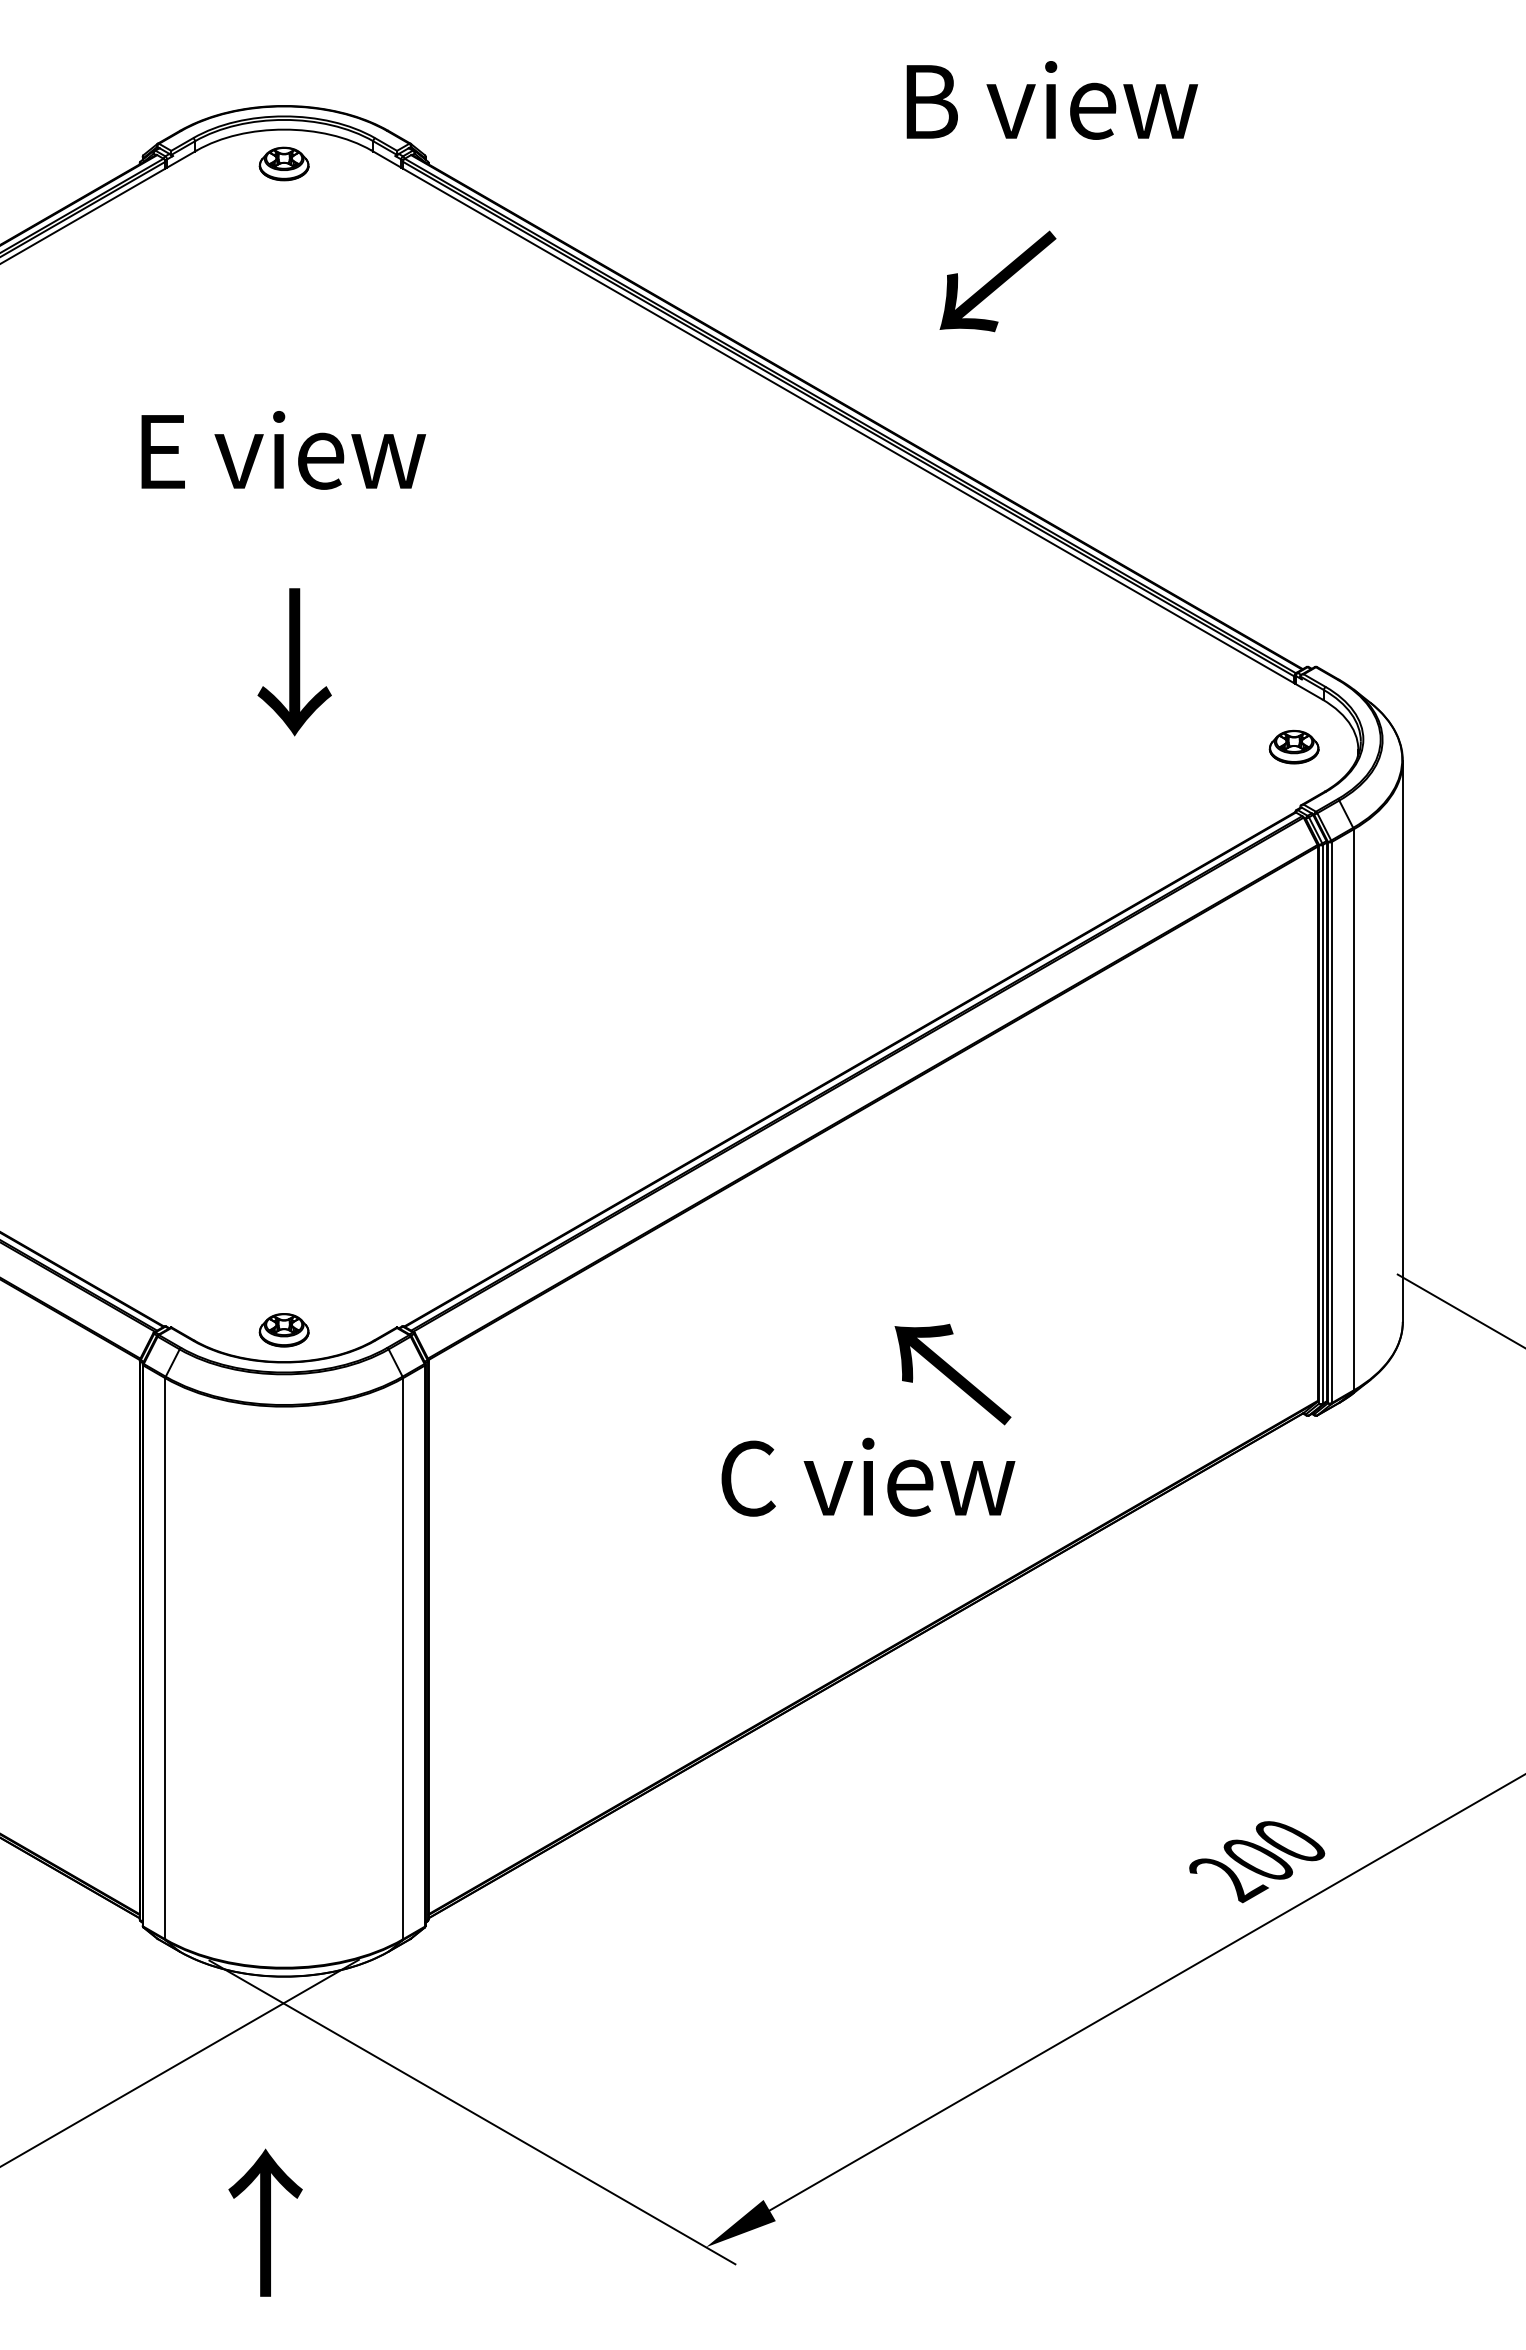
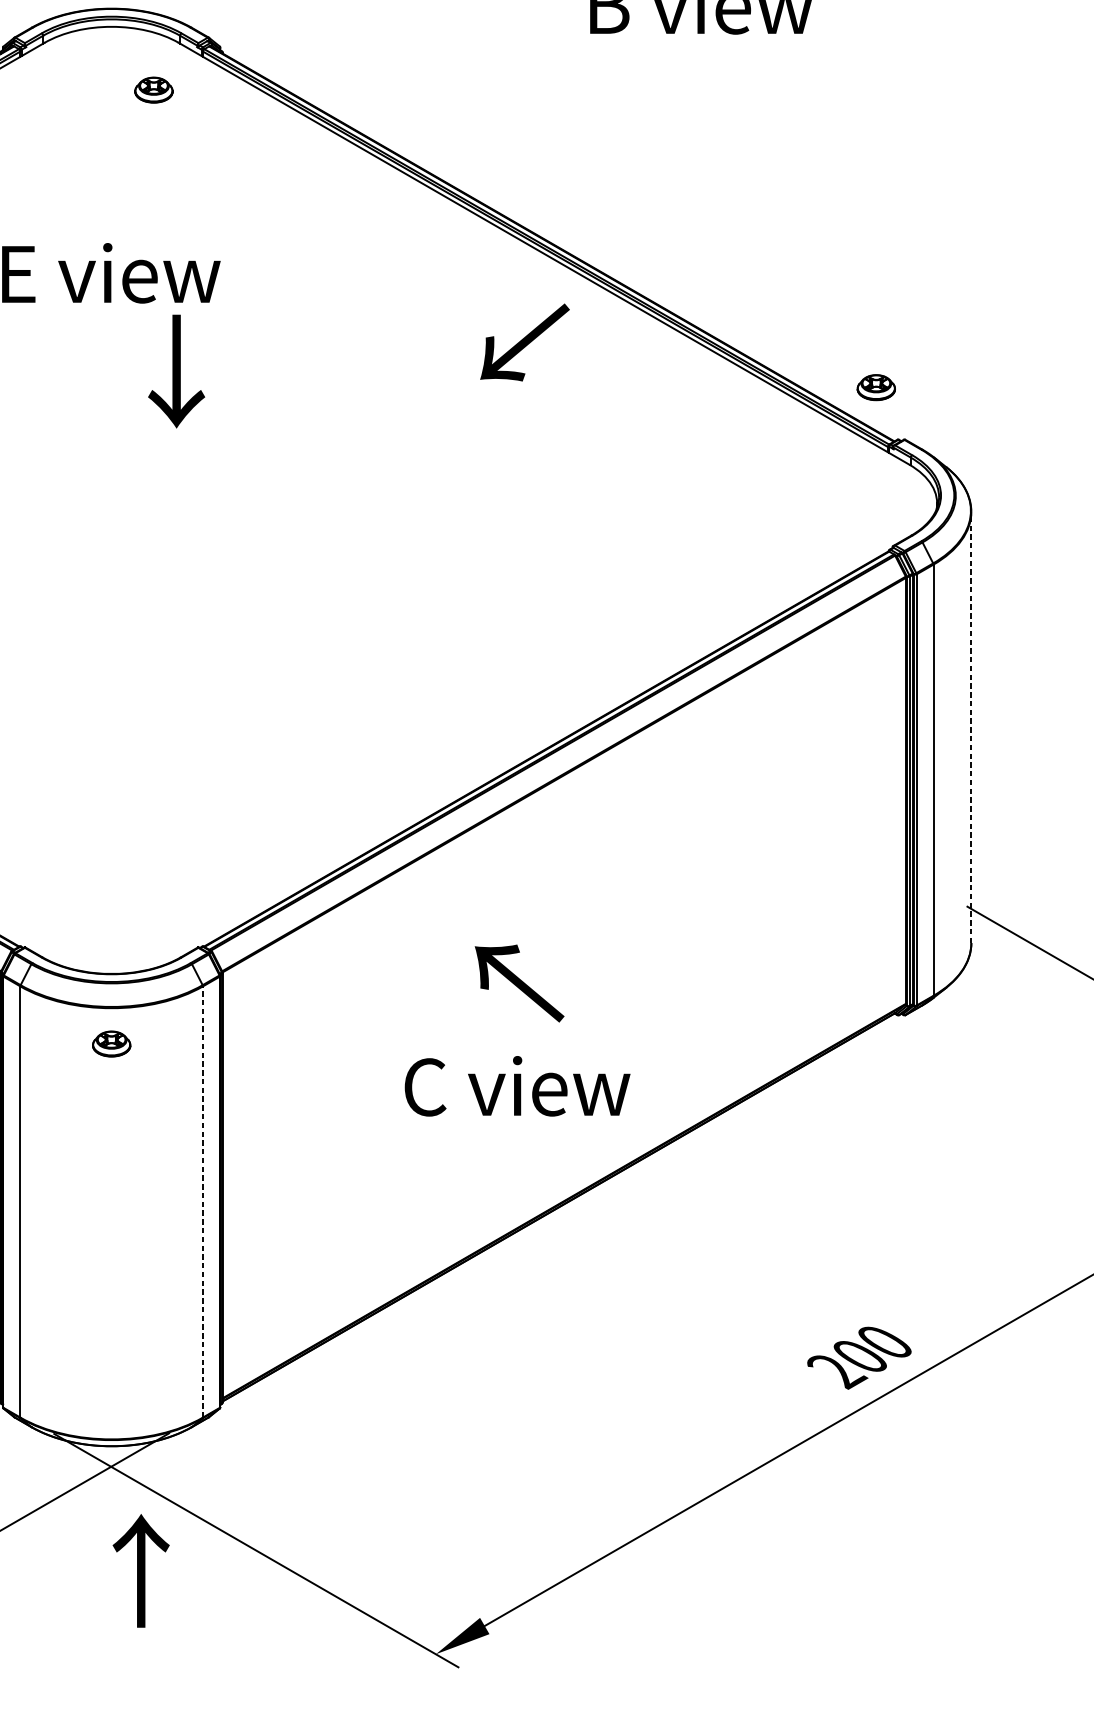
part: (283, 163) -> (153, 89), moved
text: (997, 281) -> (524, 342), moved
text: (294, 662) -> (176, 371), moved
part: (1293, 746) -> (875, 387), moved
line: (1402, 1041) -> (971, 727), solid -> dashed
part: (283, 1330) -> (111, 1044), moved
text: (952, 1374) -> (519, 983), moved
text: (868, 1476) -> (517, 1085), moved
line: (403, 1658) -> (203, 1201), solid -> dashed
text: (265, 2222) -> (141, 1570), moved

